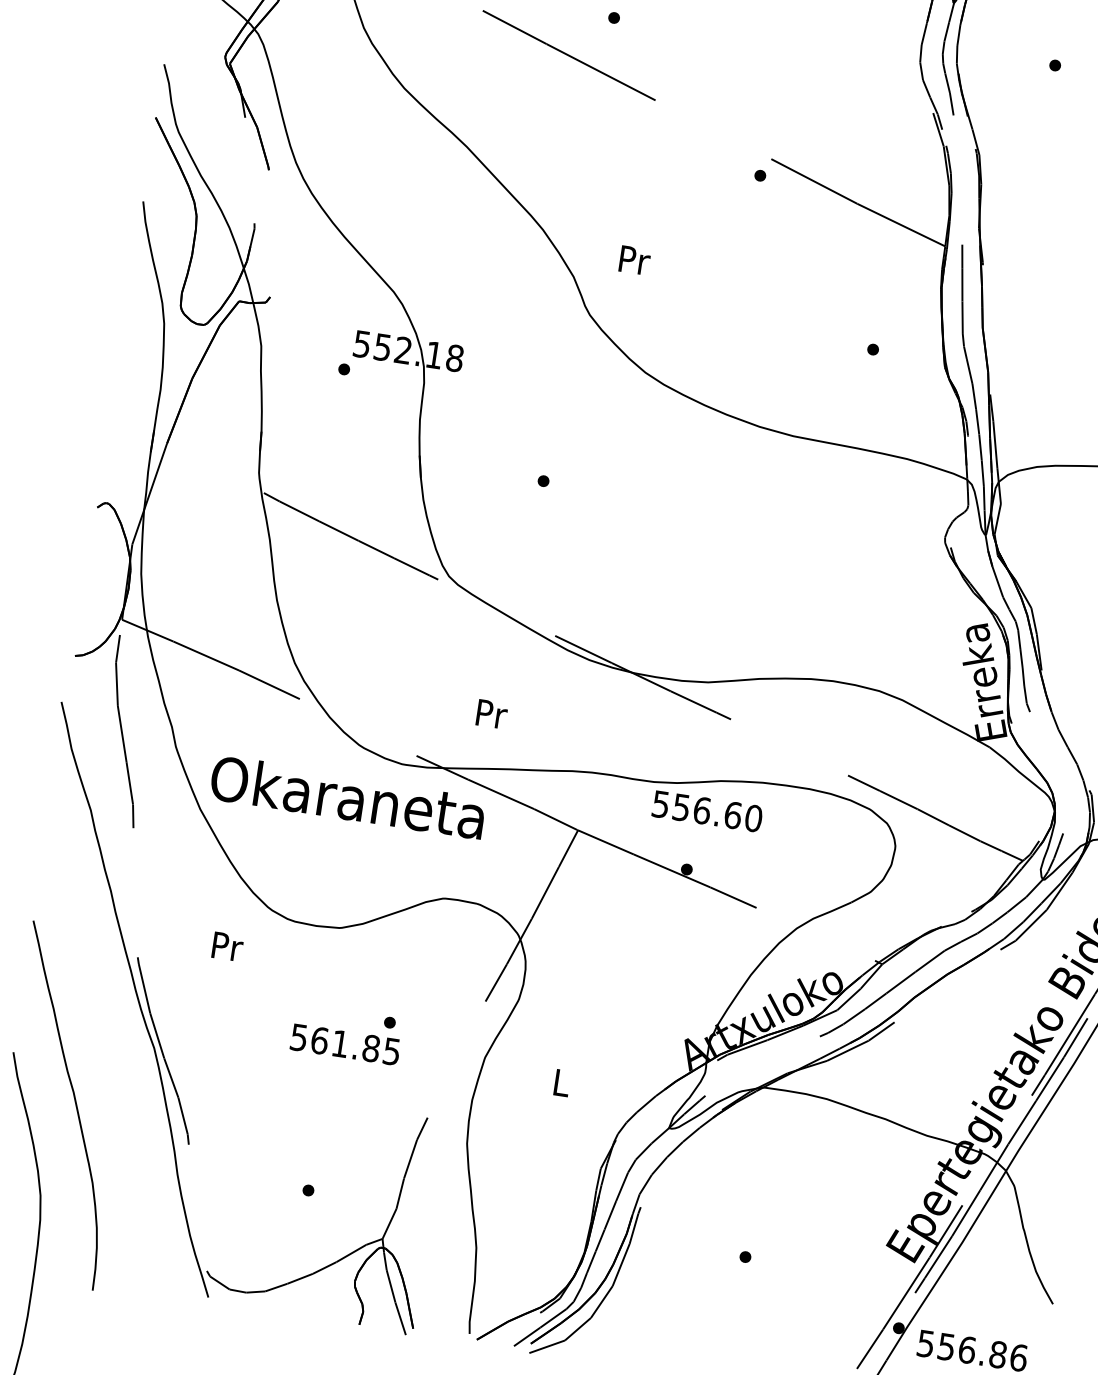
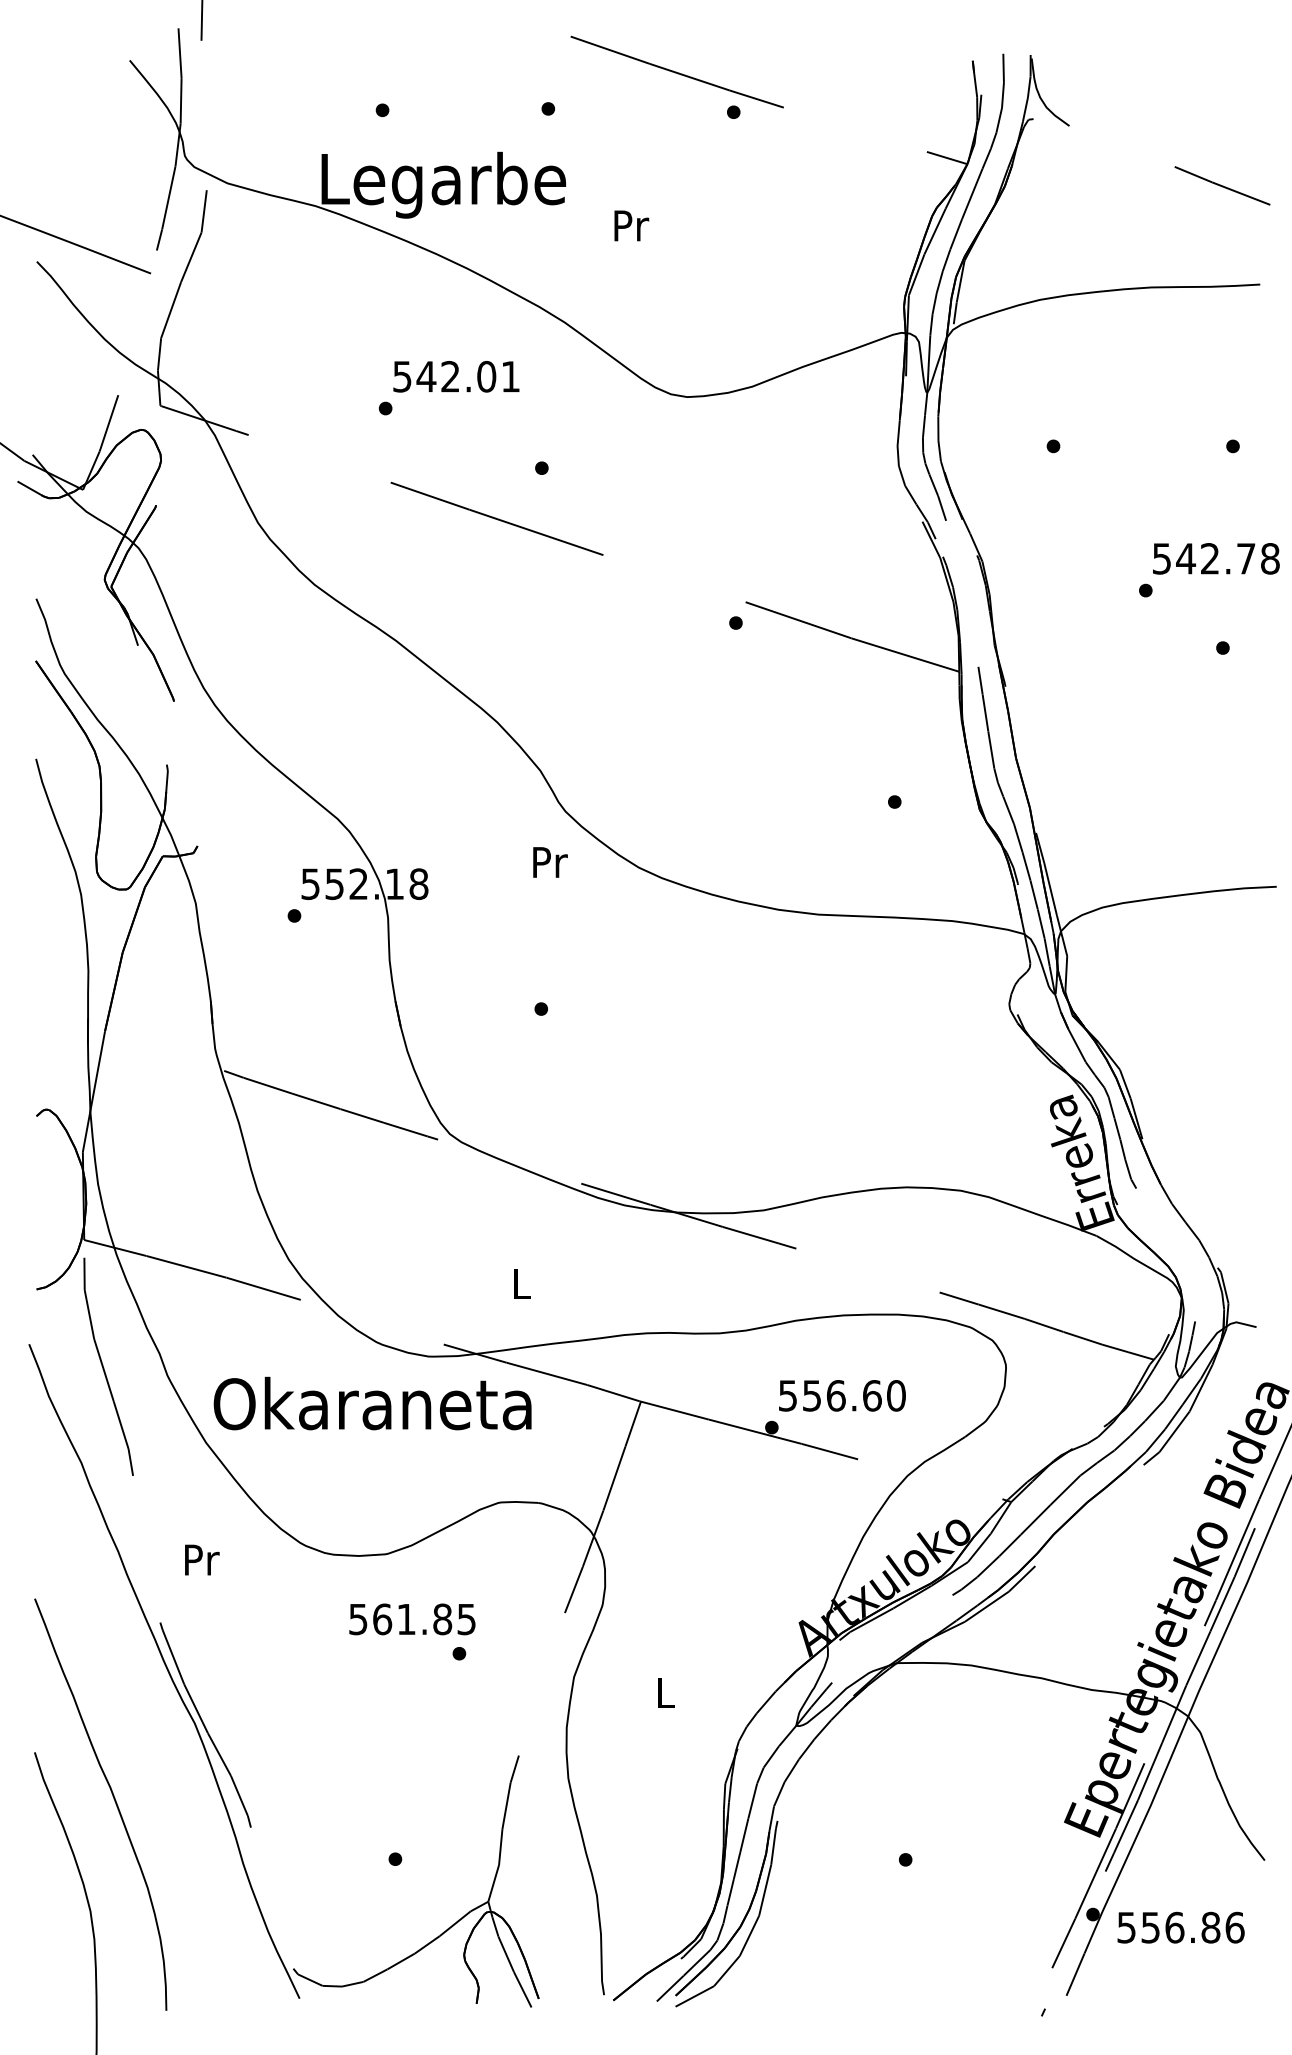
text: (634, 260) -> (550, 862), moved
text: (491, 713) -> (522, 1283), Pr -> L
text: (707, 811) -> (842, 1395), moved
text: (228, 946) -> (202, 1559), moved
text: (345, 1044) -> (412, 1619), moved

